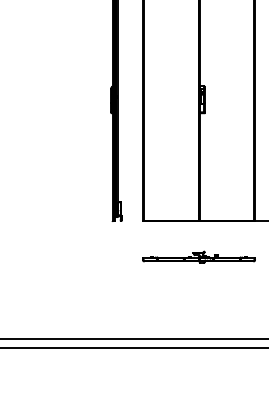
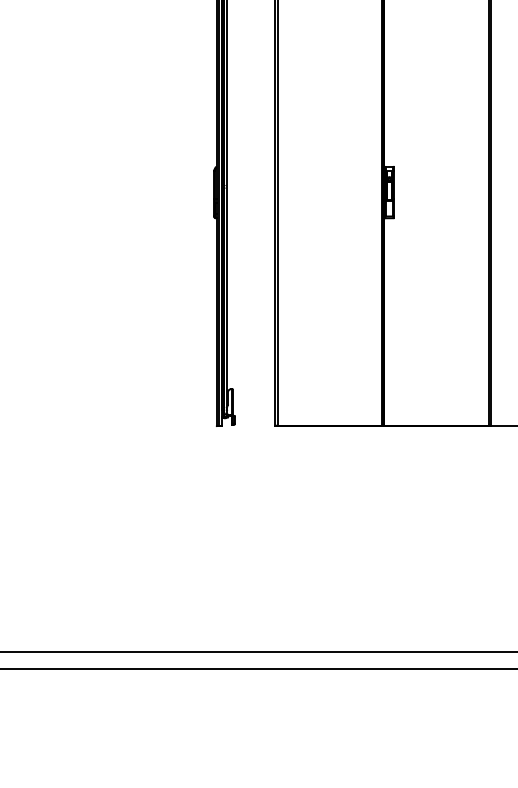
part: (198, 256) -> (382, 494), removed

